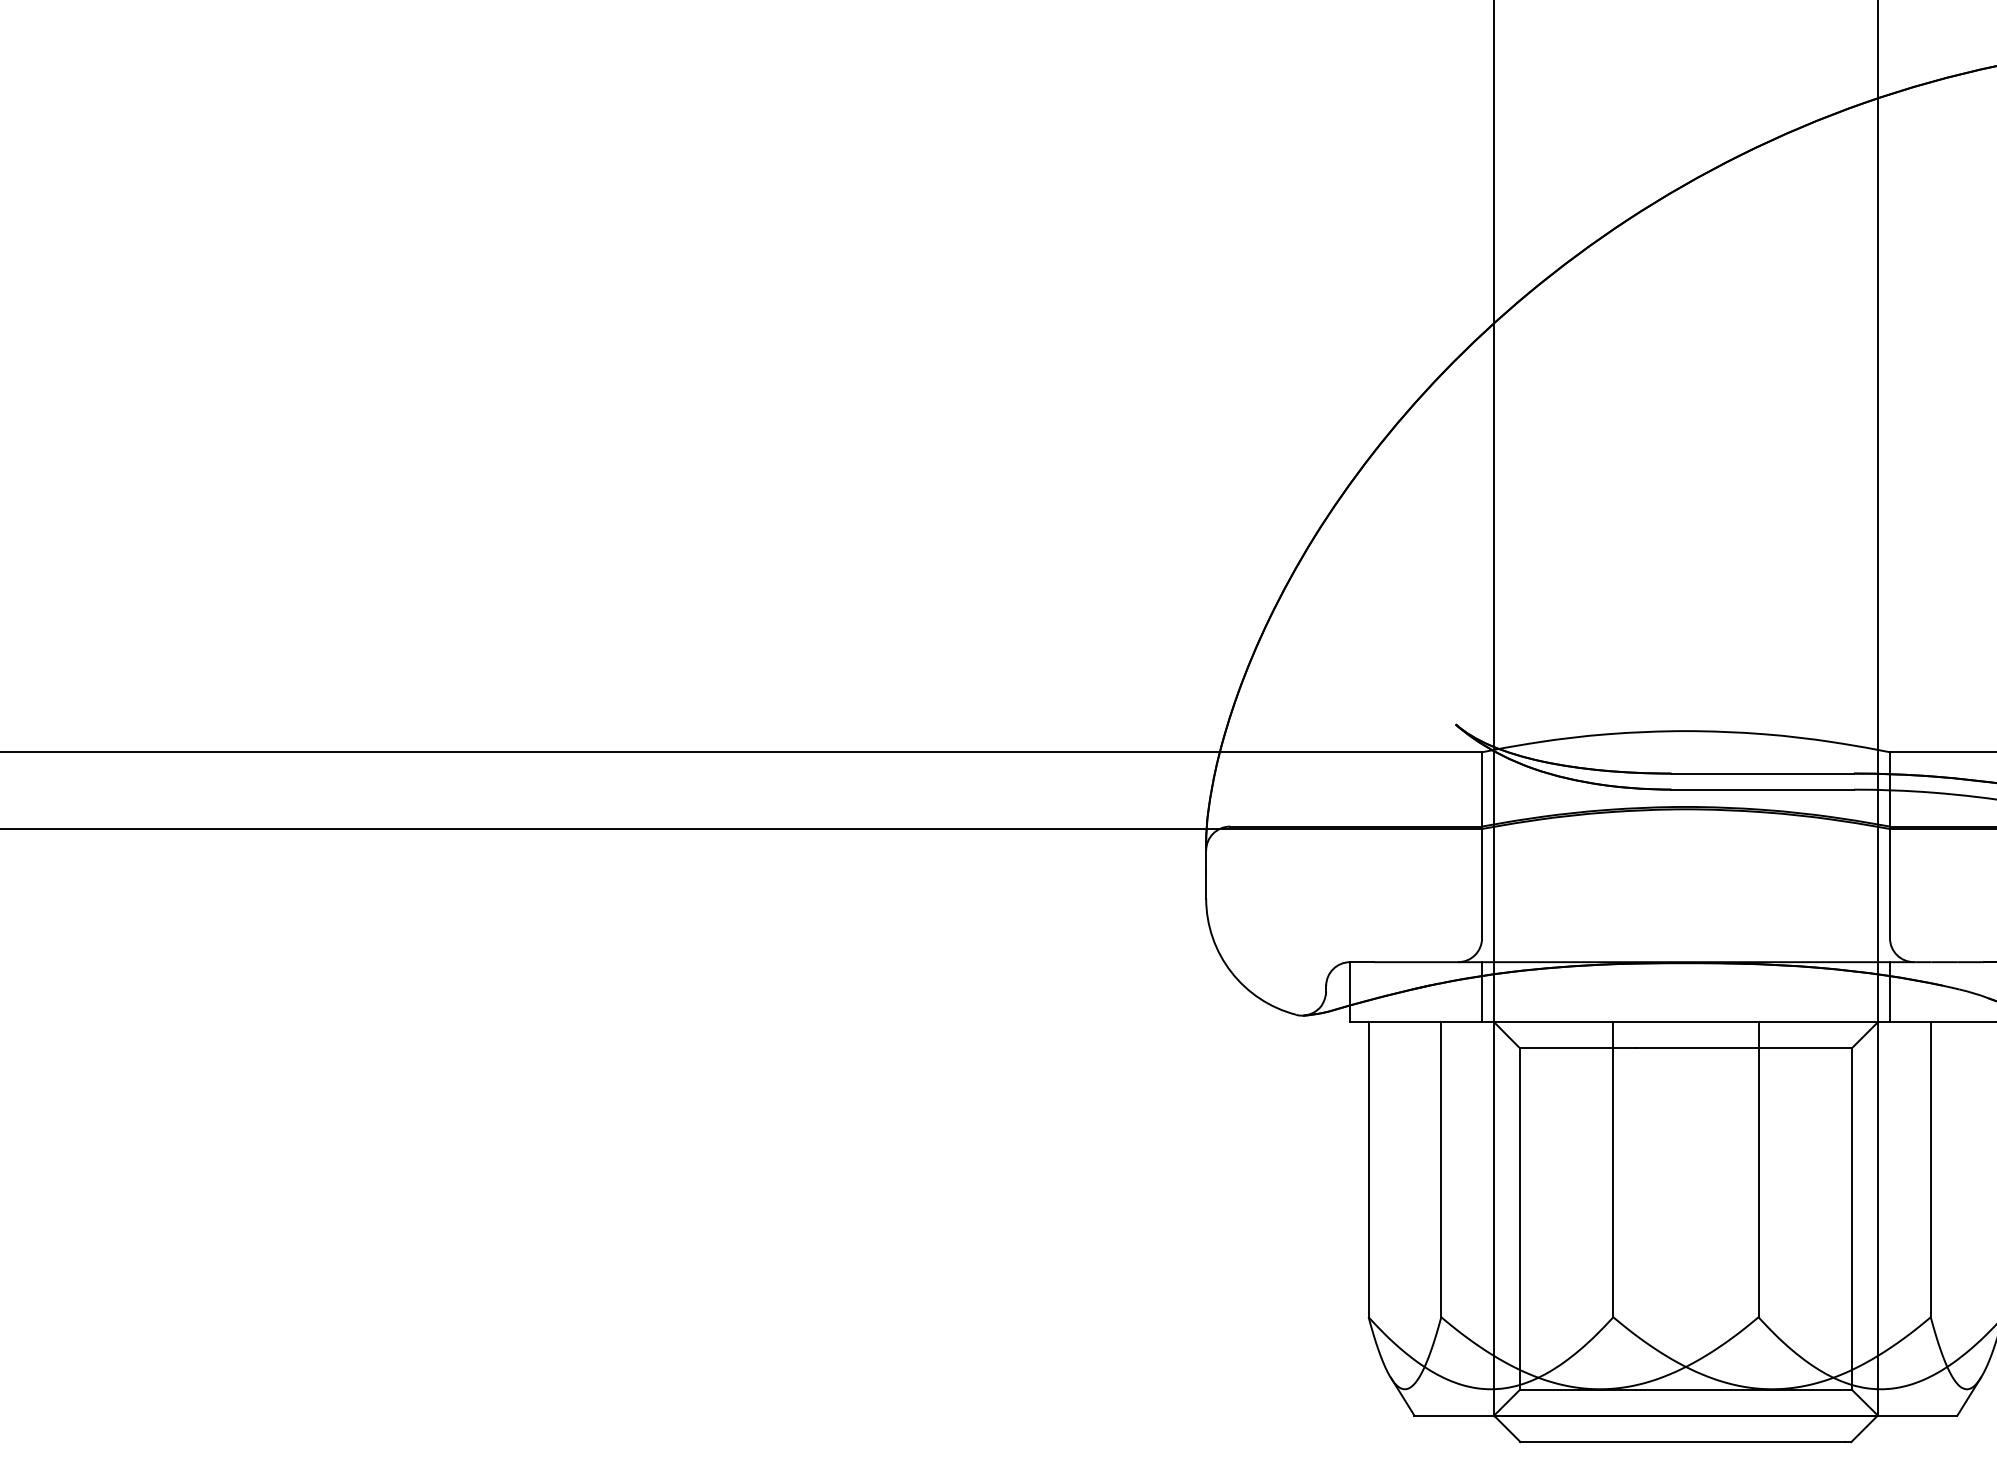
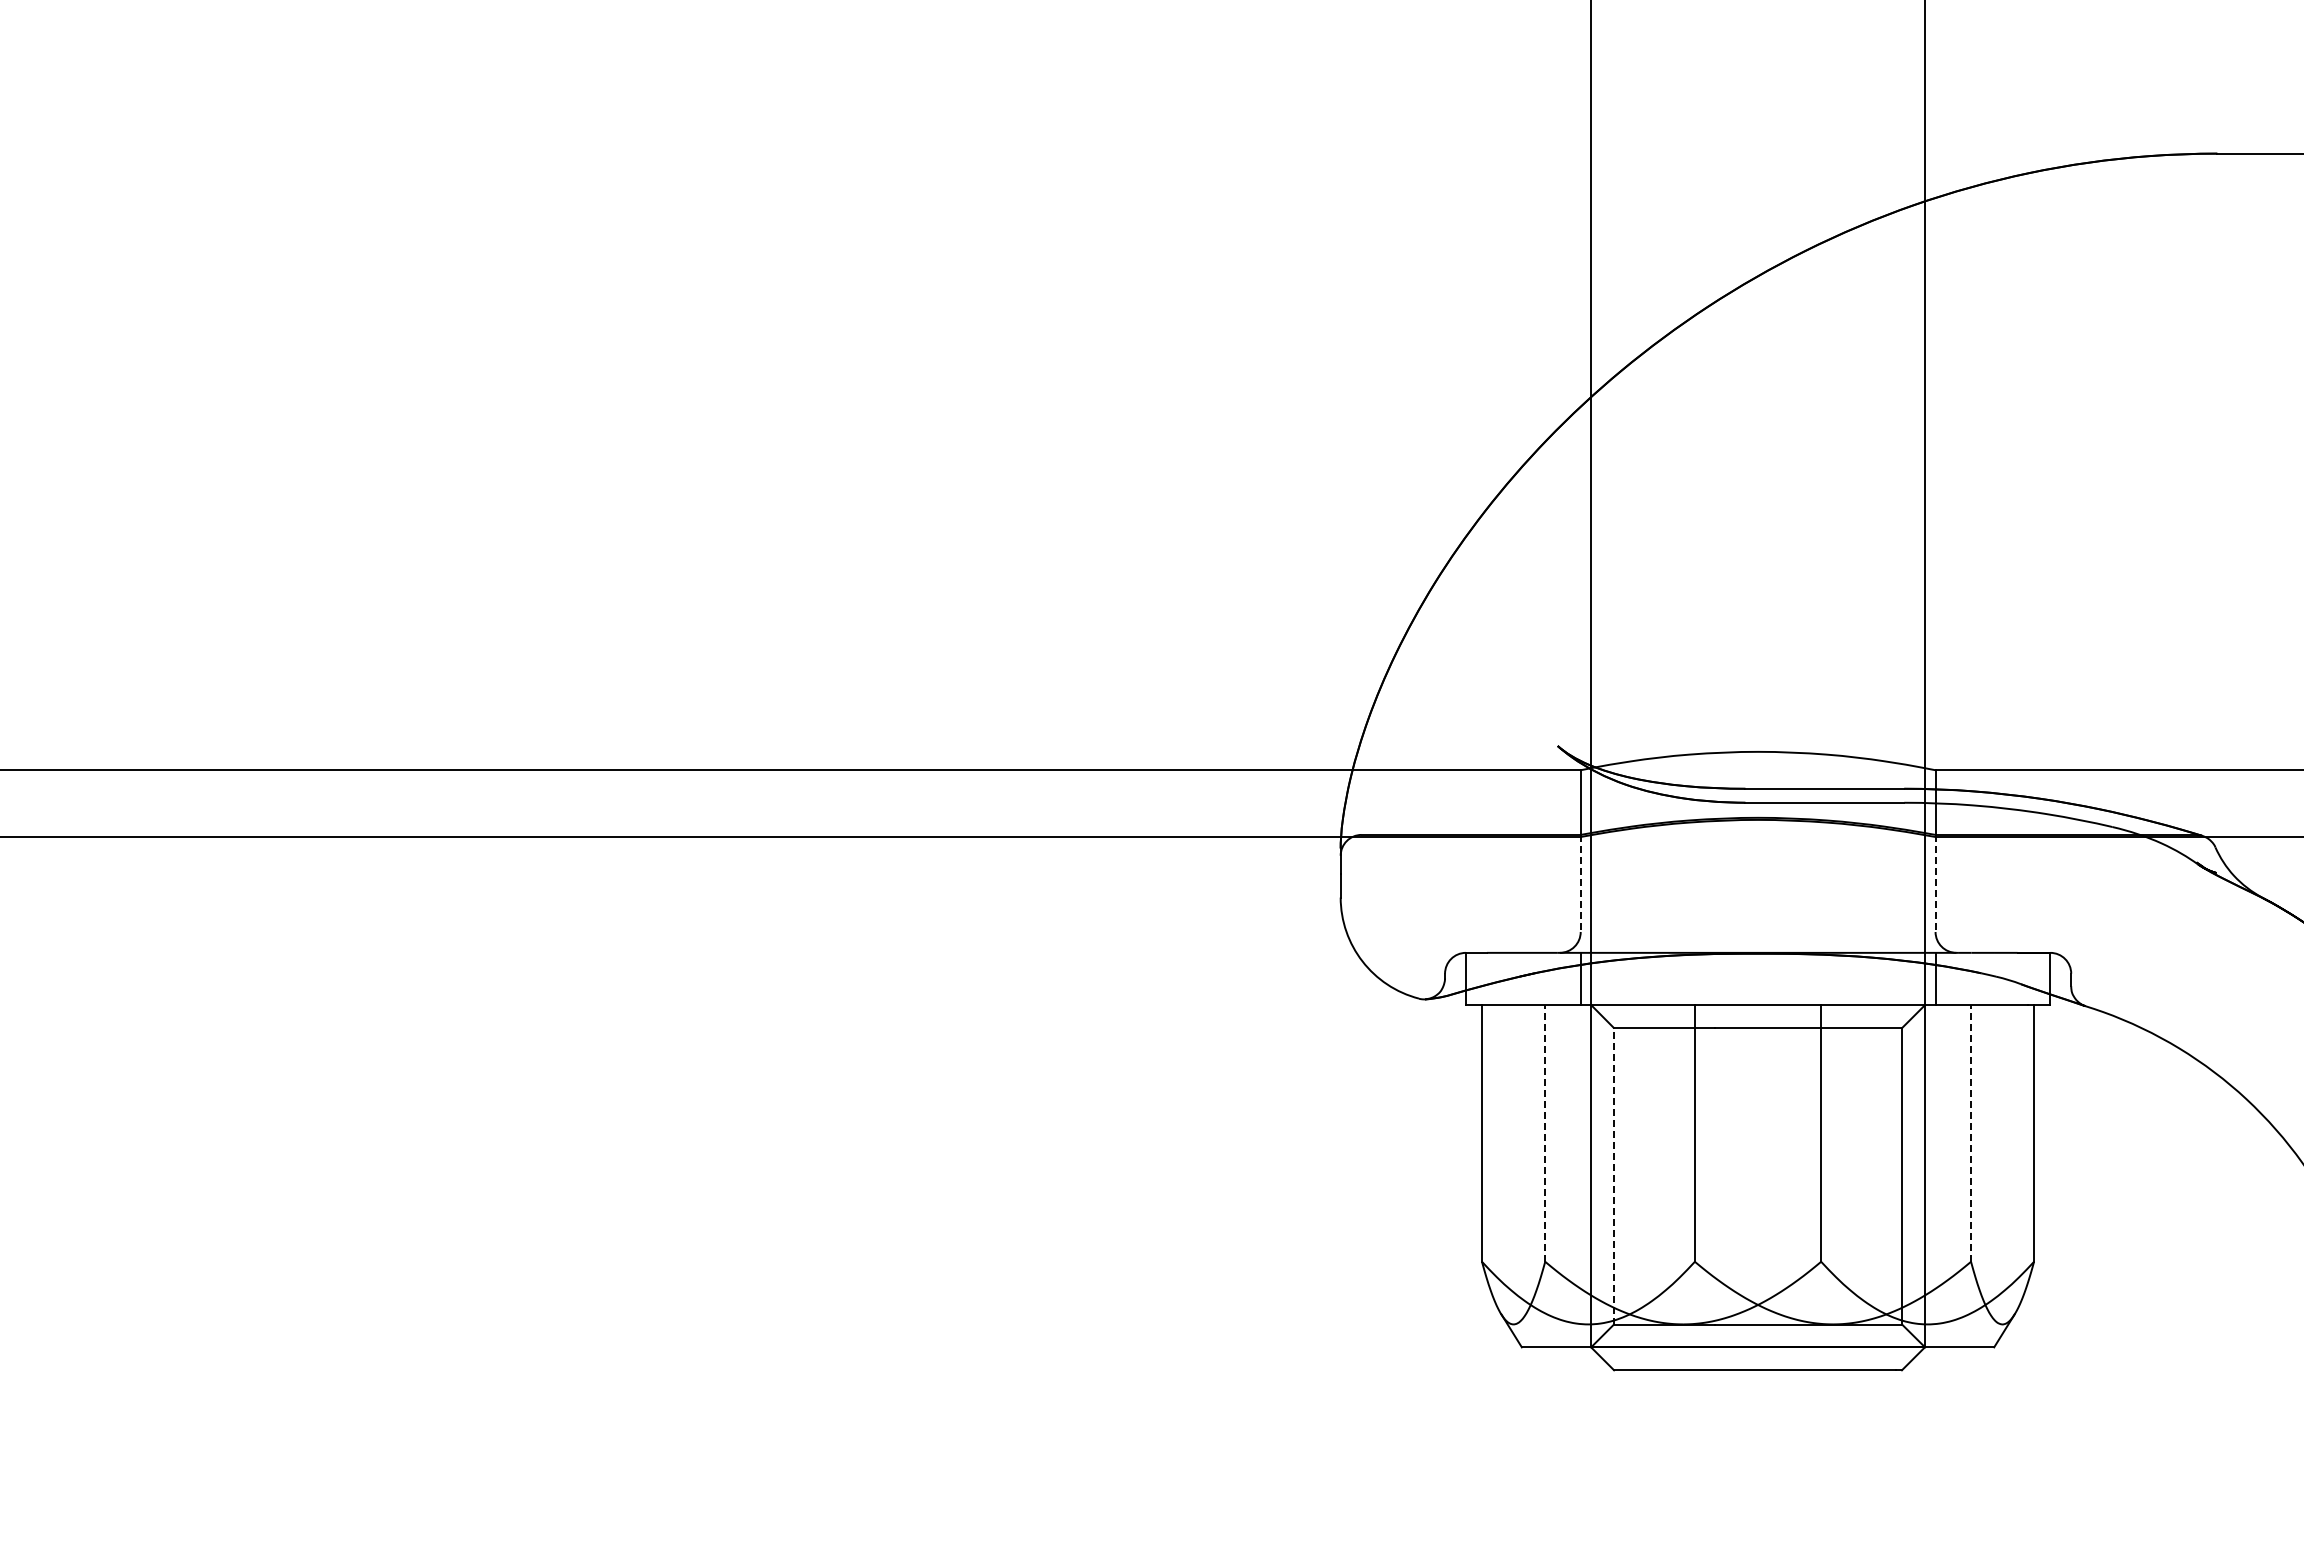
line: (1481, 882) -> (1580, 883), solid -> dashed
line: (1889, 882) -> (1935, 883), solid -> dashed
line: (1441, 1168) -> (1545, 1132), solid -> dashed
line: (1931, 1168) -> (1971, 1132), solid -> dashed
line: (1519, 1219) -> (1613, 1176), solid -> dashed

